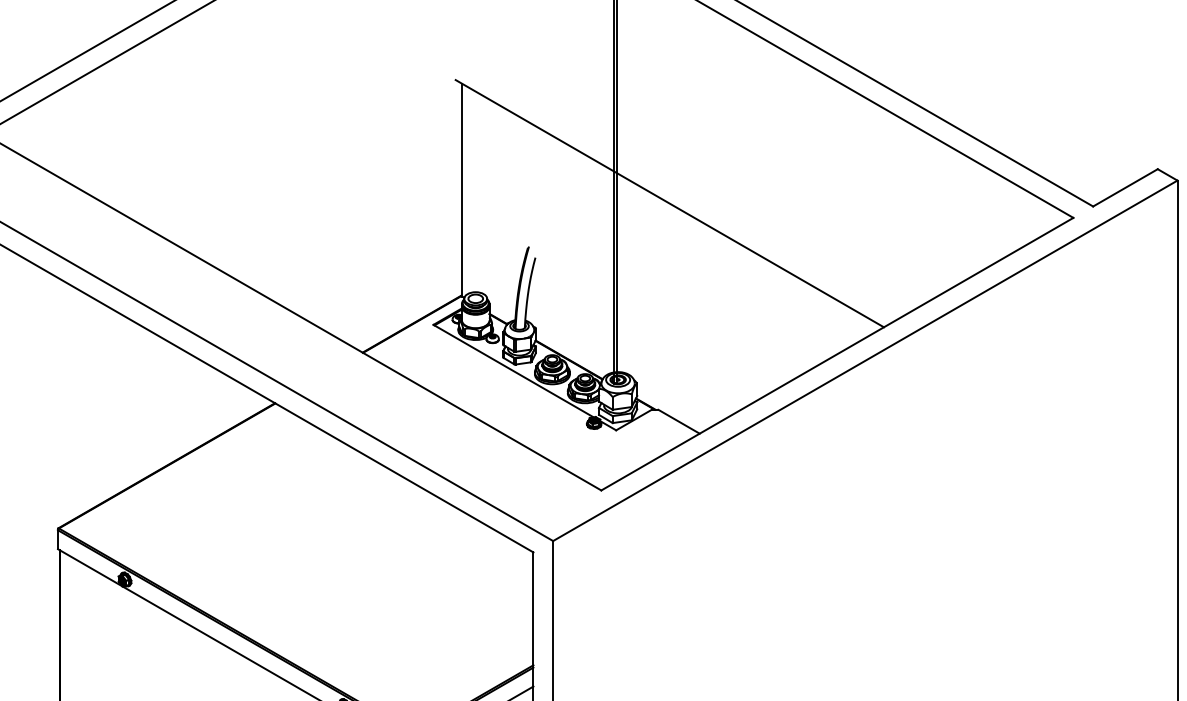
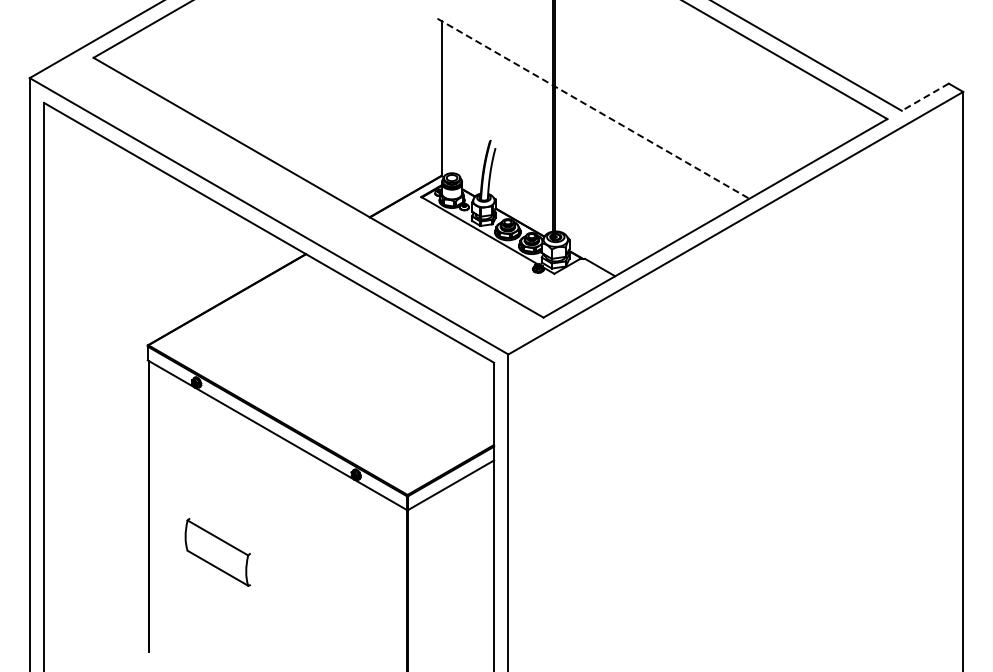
line: (1124, 188) -> (924, 97), solid -> dashed
line: (669, 203) -> (593, 108), solid -> dashed

